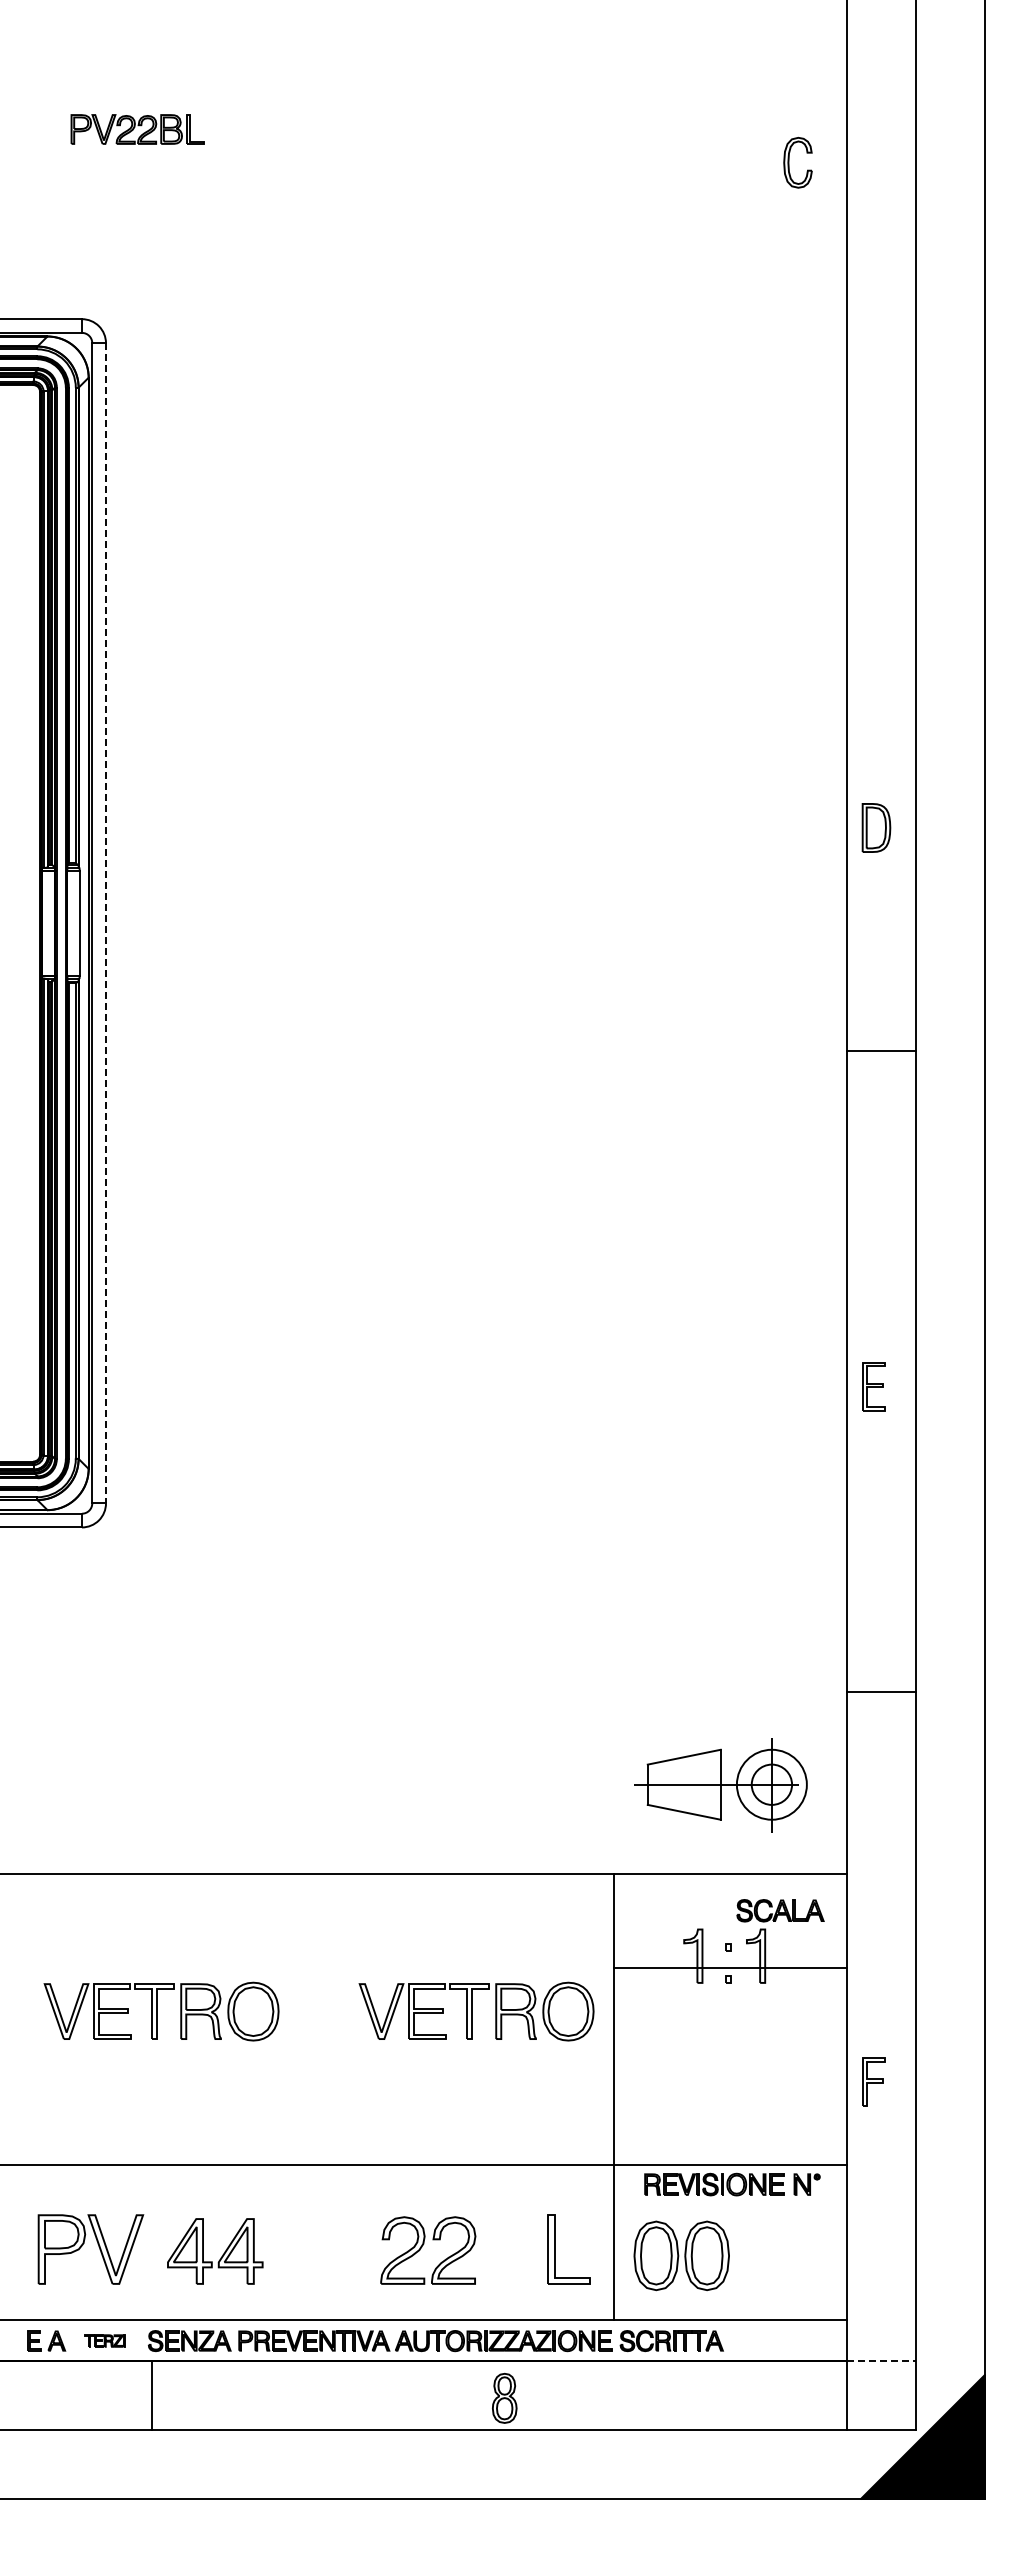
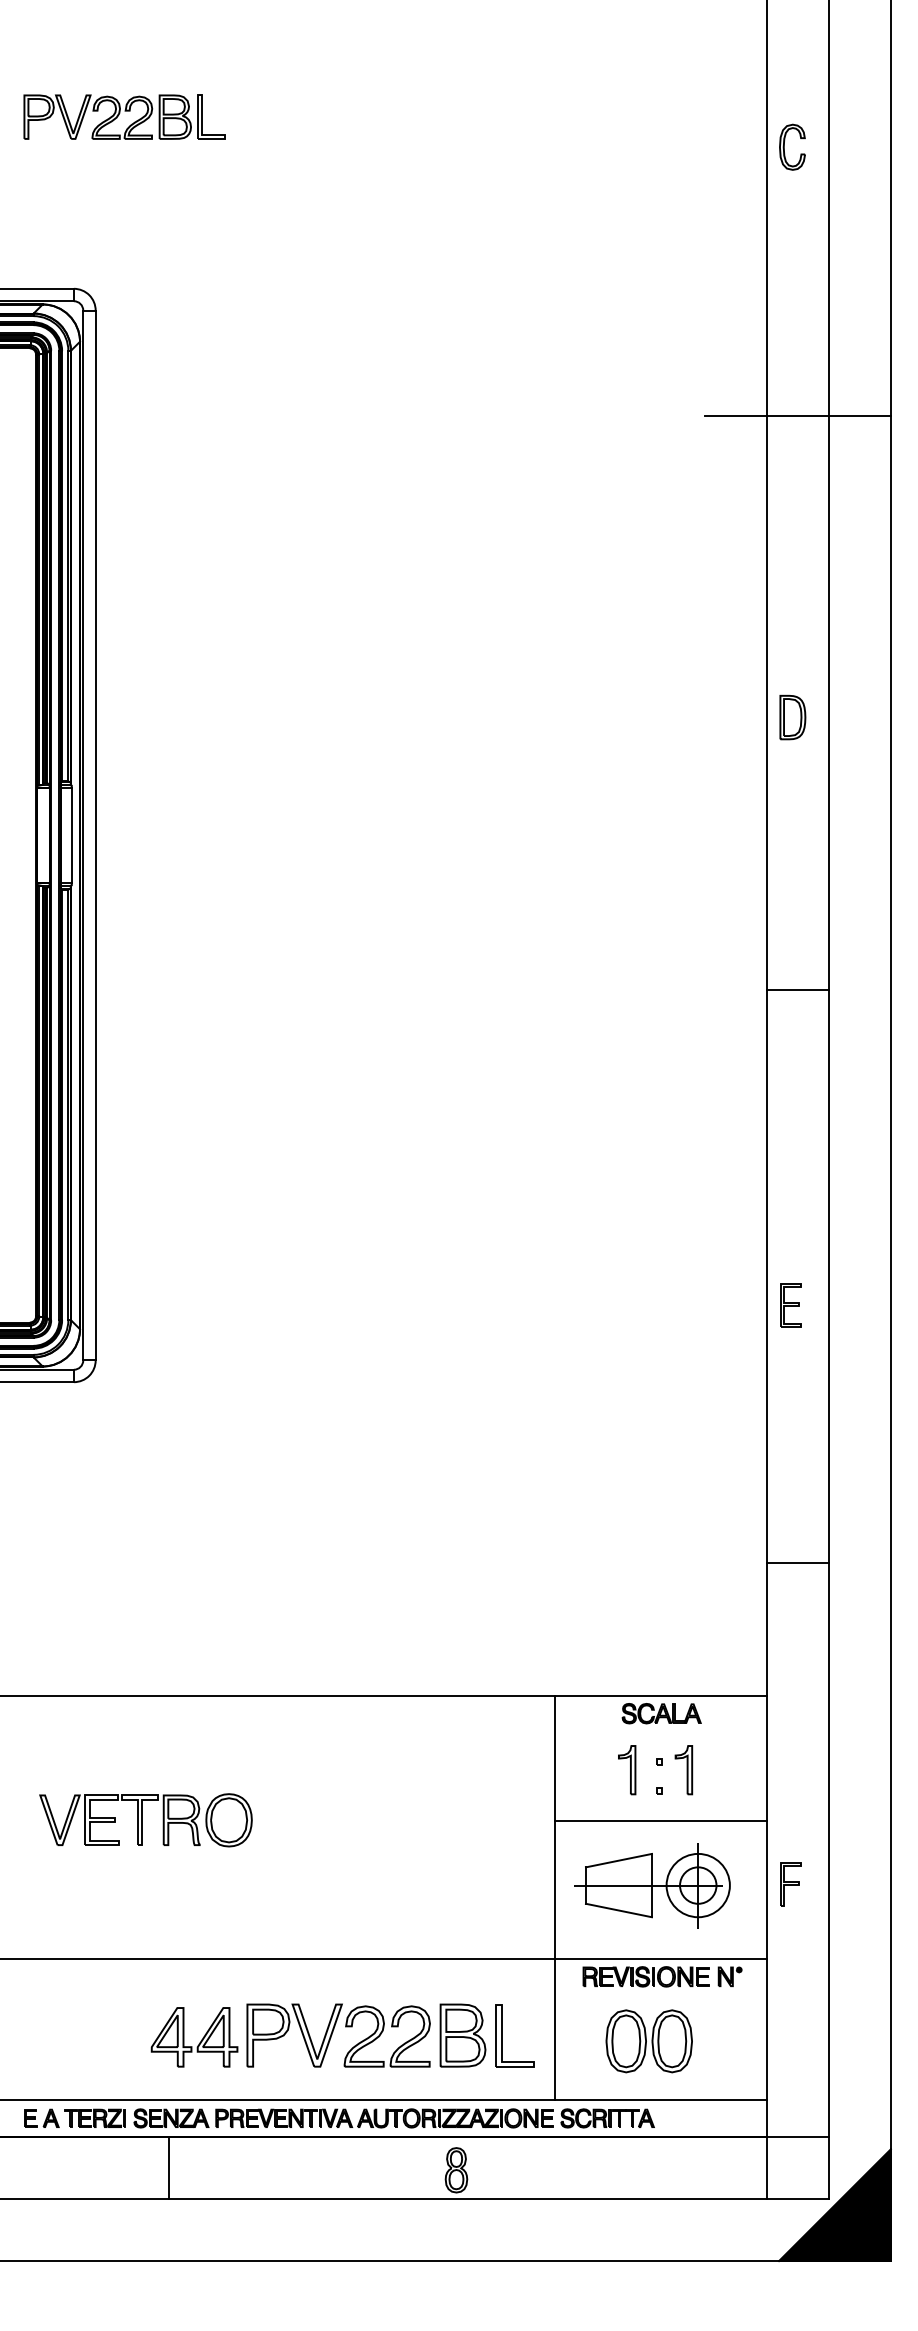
part: (137, 129) -> (124, 117), size x1.67
part: (789, 162) -> (784, 147), moved
line: (881, 459) -> (797, 415), added
part: (876, 827) -> (792, 717), moved
line: (106, 923) -> (96, 835), dashed -> solid
line: (881, 1050) -> (797, 989), moved
part: (873, 1386) -> (790, 1305), moved
line: (881, 1691) -> (797, 1563), moved
part: (720, 1785) -> (651, 1886), moved
part: (780, 1910) -> (661, 1713), moved
line: (730, 1967) -> (660, 1821), moved
part: (476, 2011) -> (430, 1820), removed
part: (98, 2247) -> (301, 2033), moved
part: (511, 2249) -> (462, 2035), added
part: (681, 2255) -> (649, 2040), moved
part: (105, 2340) -> (95, 2117), size x1.67
line: (882, 2361) -> (798, 2136), dashed -> solid
line: (151, 2395) -> (168, 2167), moved

